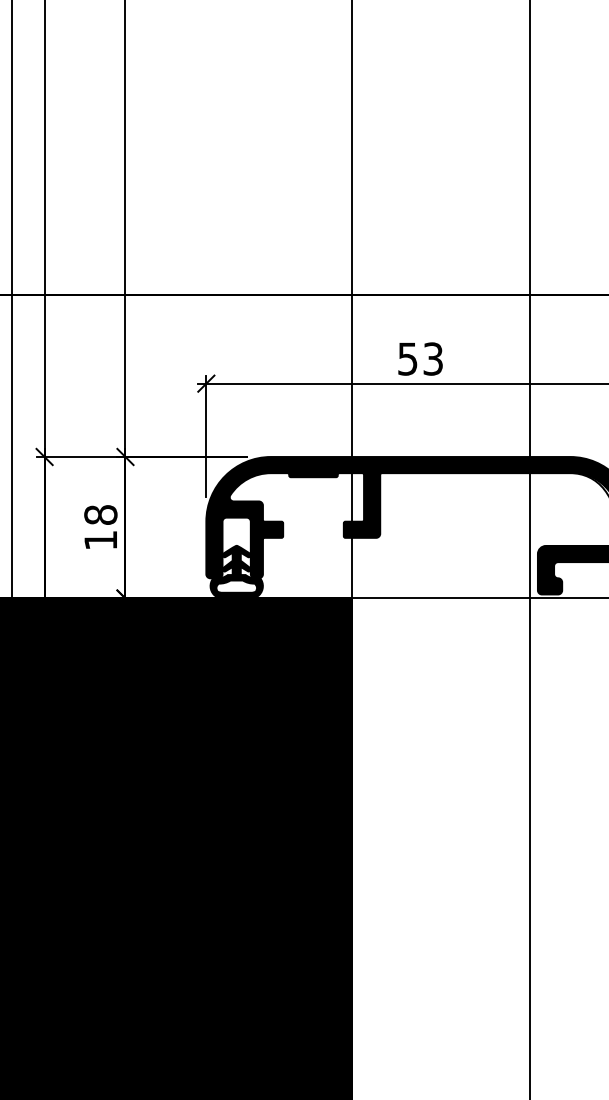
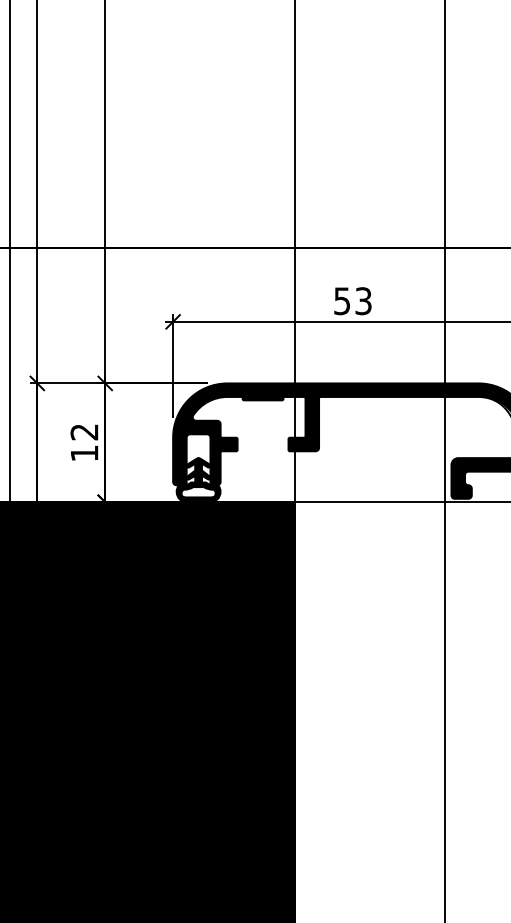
text: (100, 514) -> (84, 431), 18 -> 12

